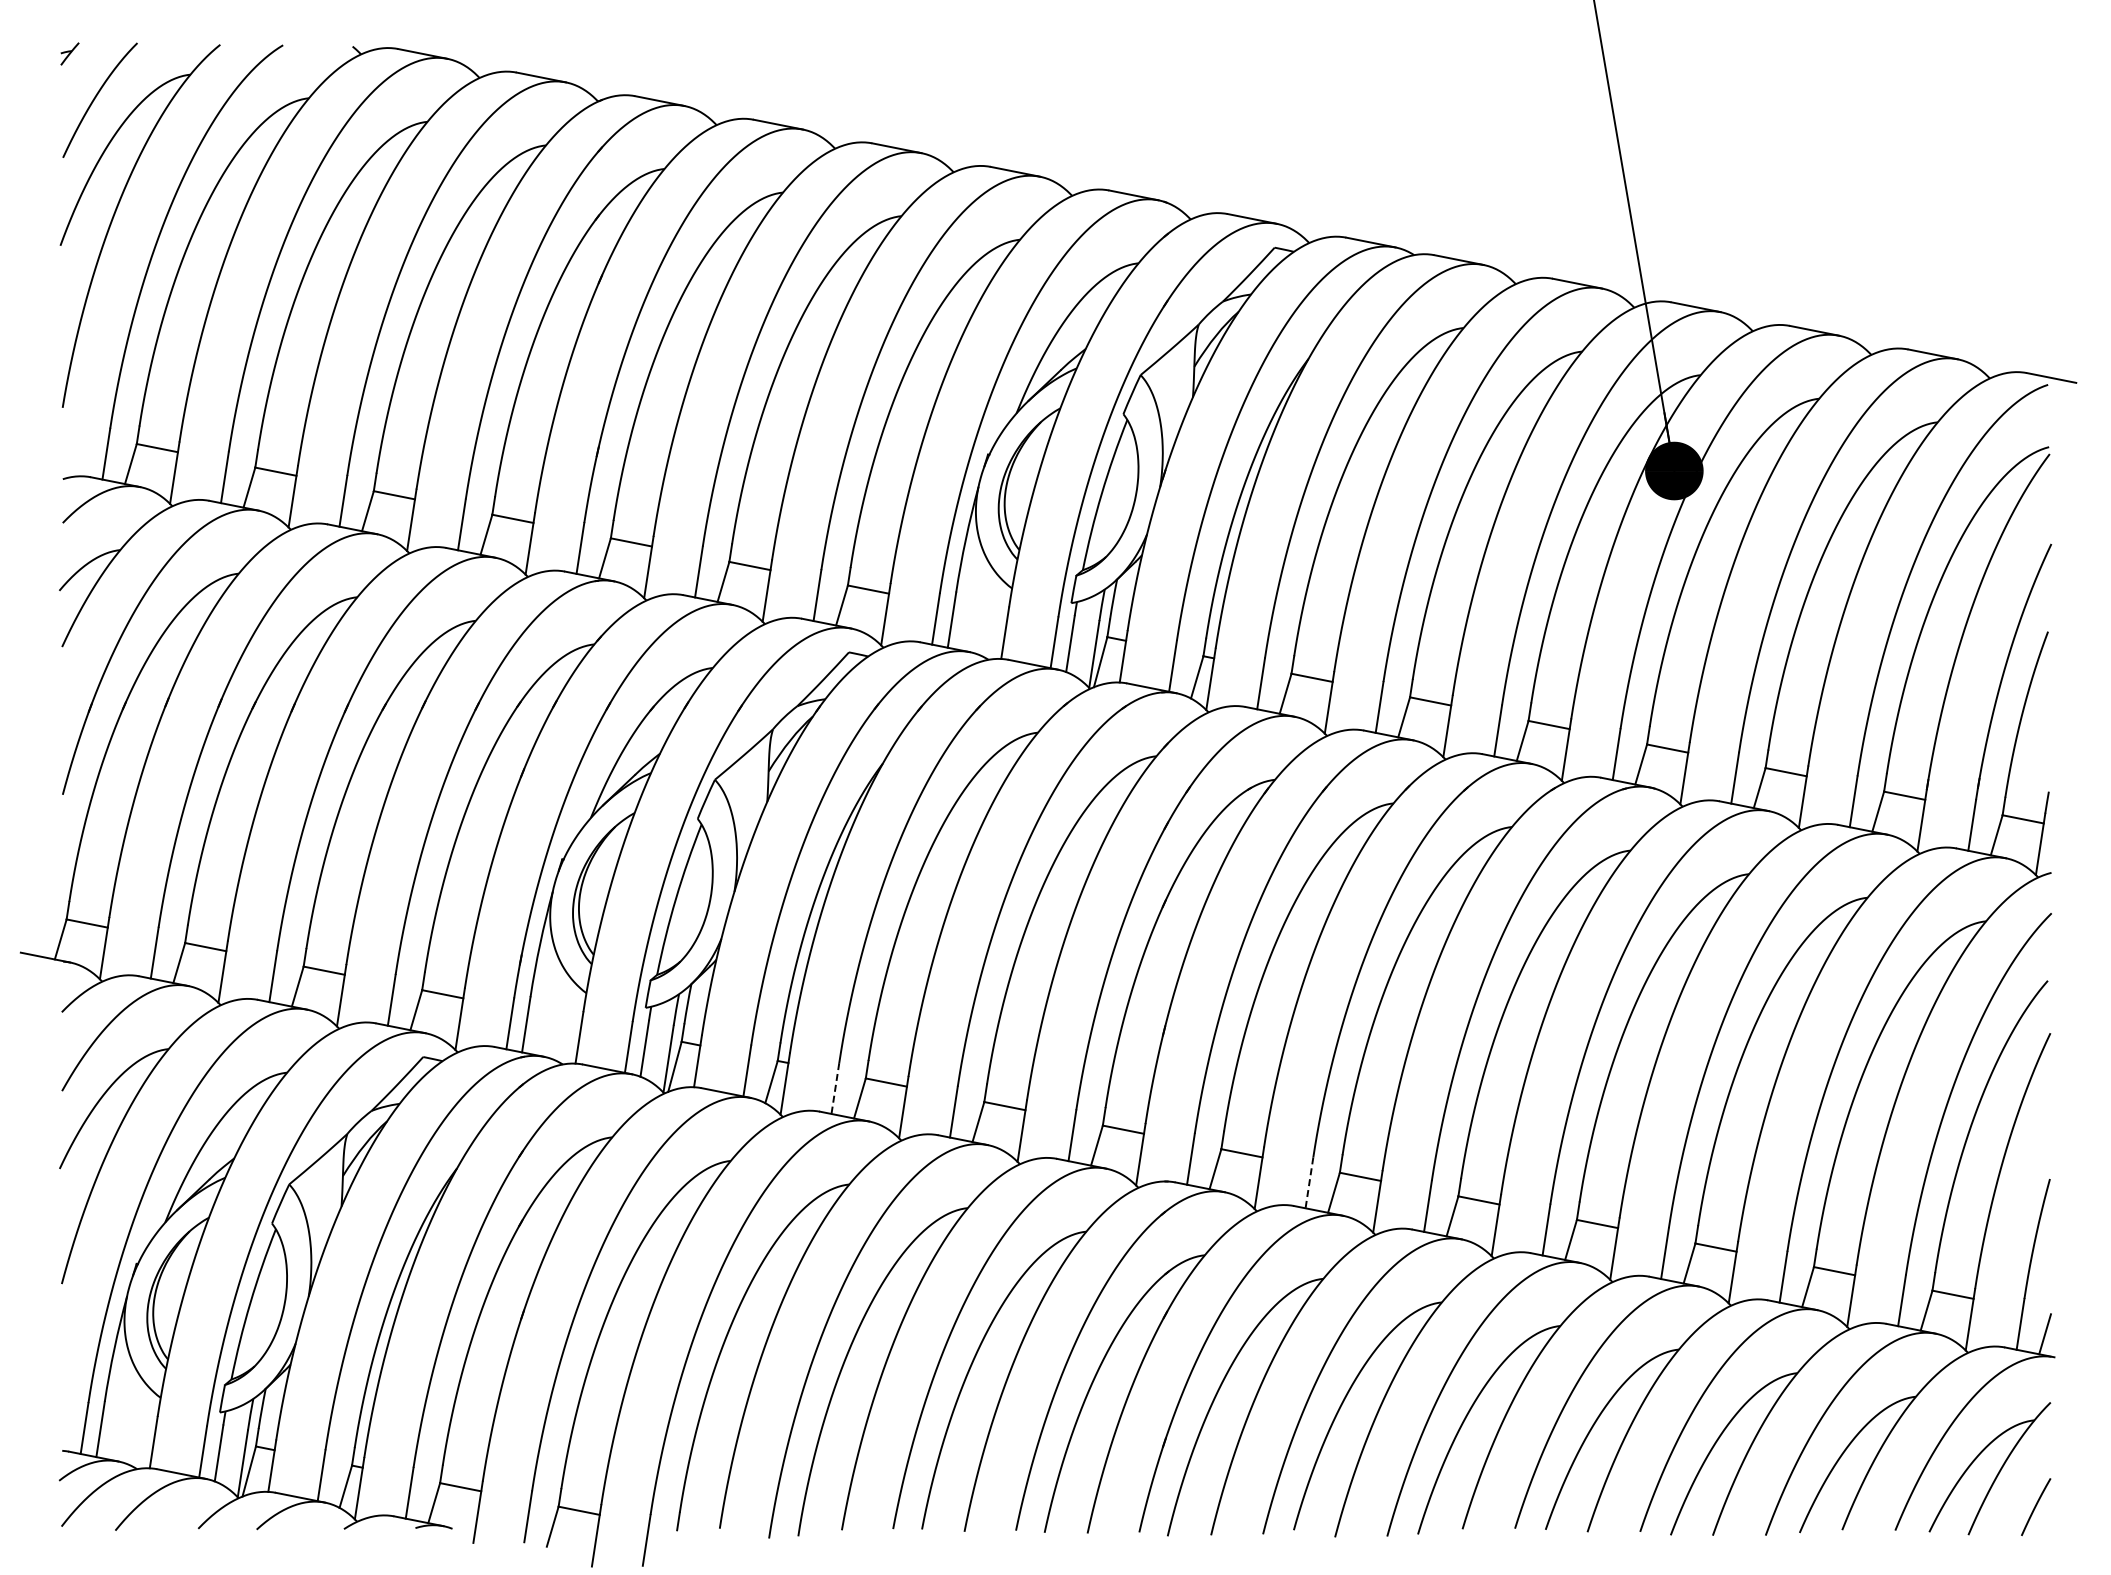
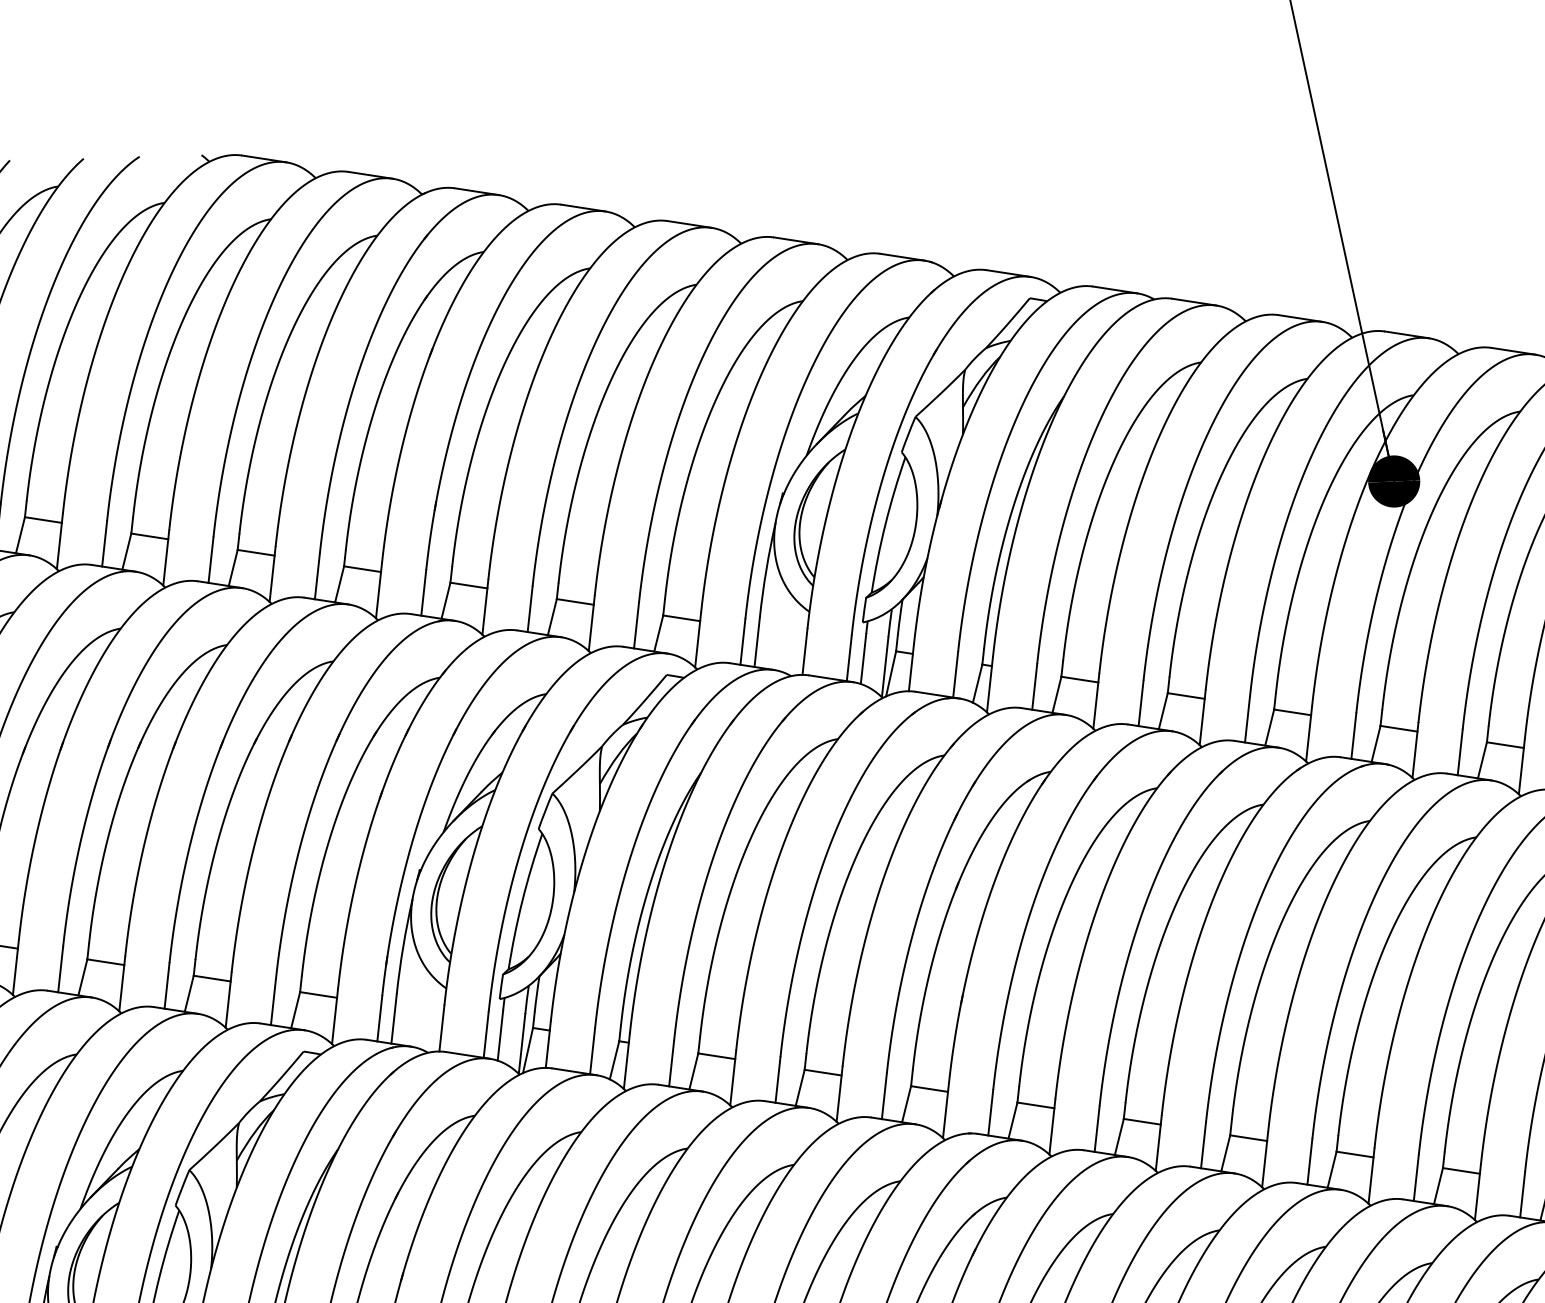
line: (835, 1088) -> (671, 1063), dashed -> solid
line: (1309, 1182) -> (1097, 1128), dashed -> solid

